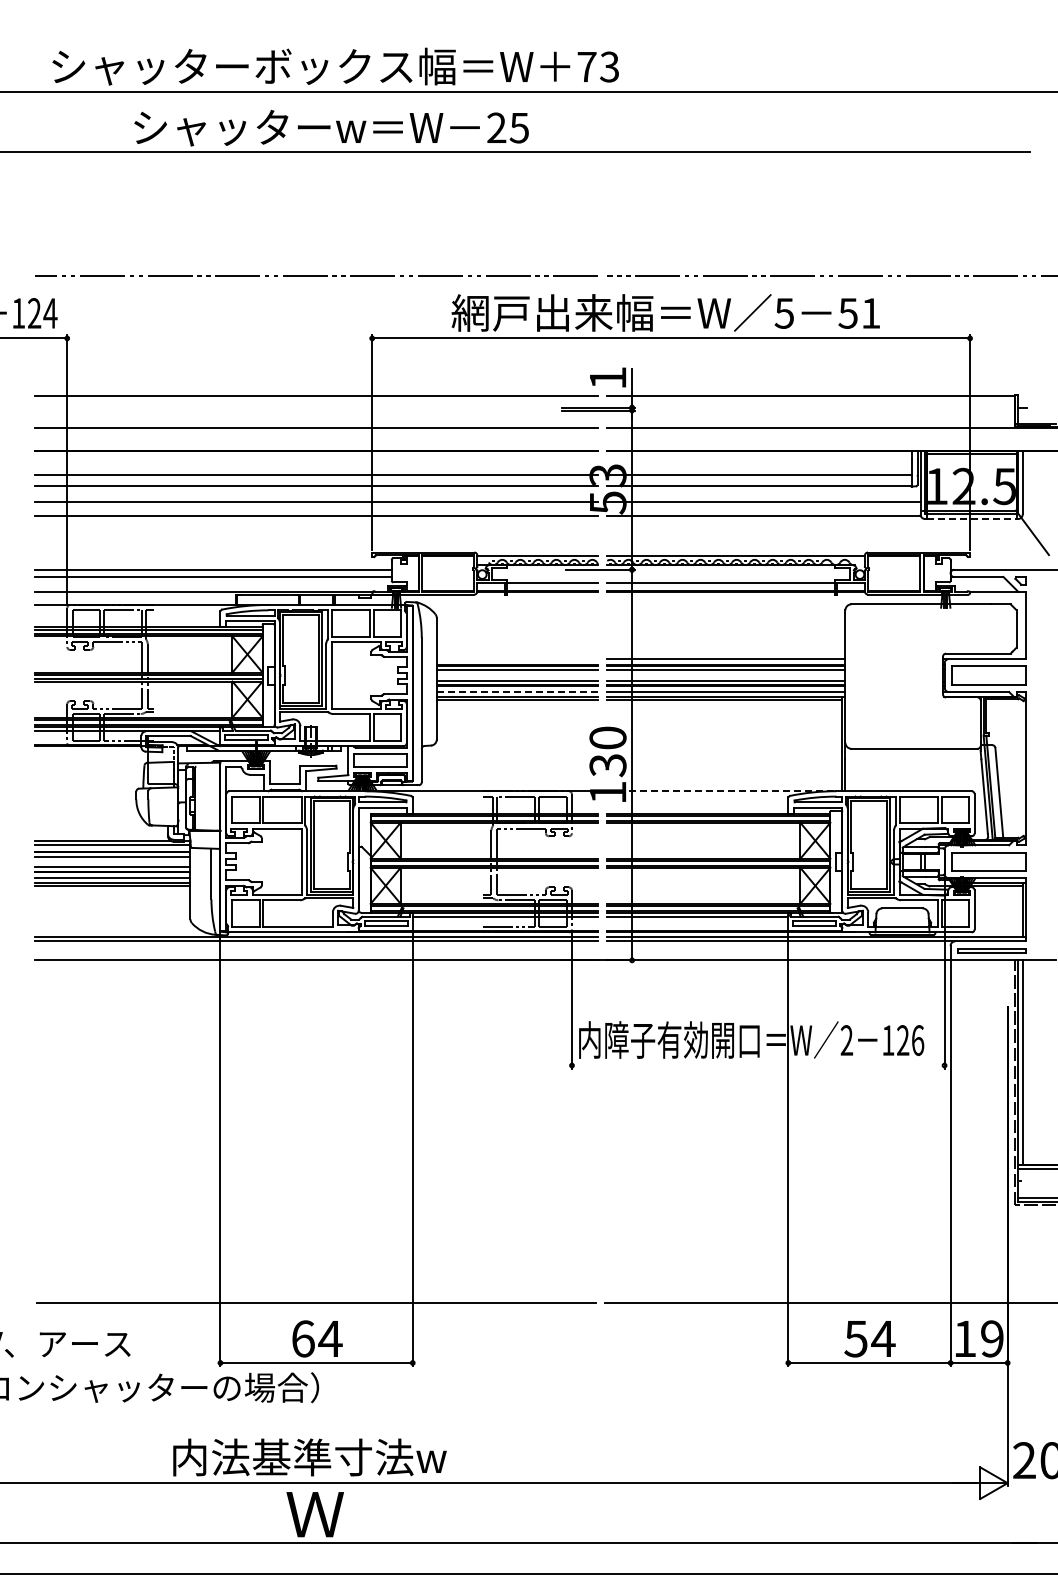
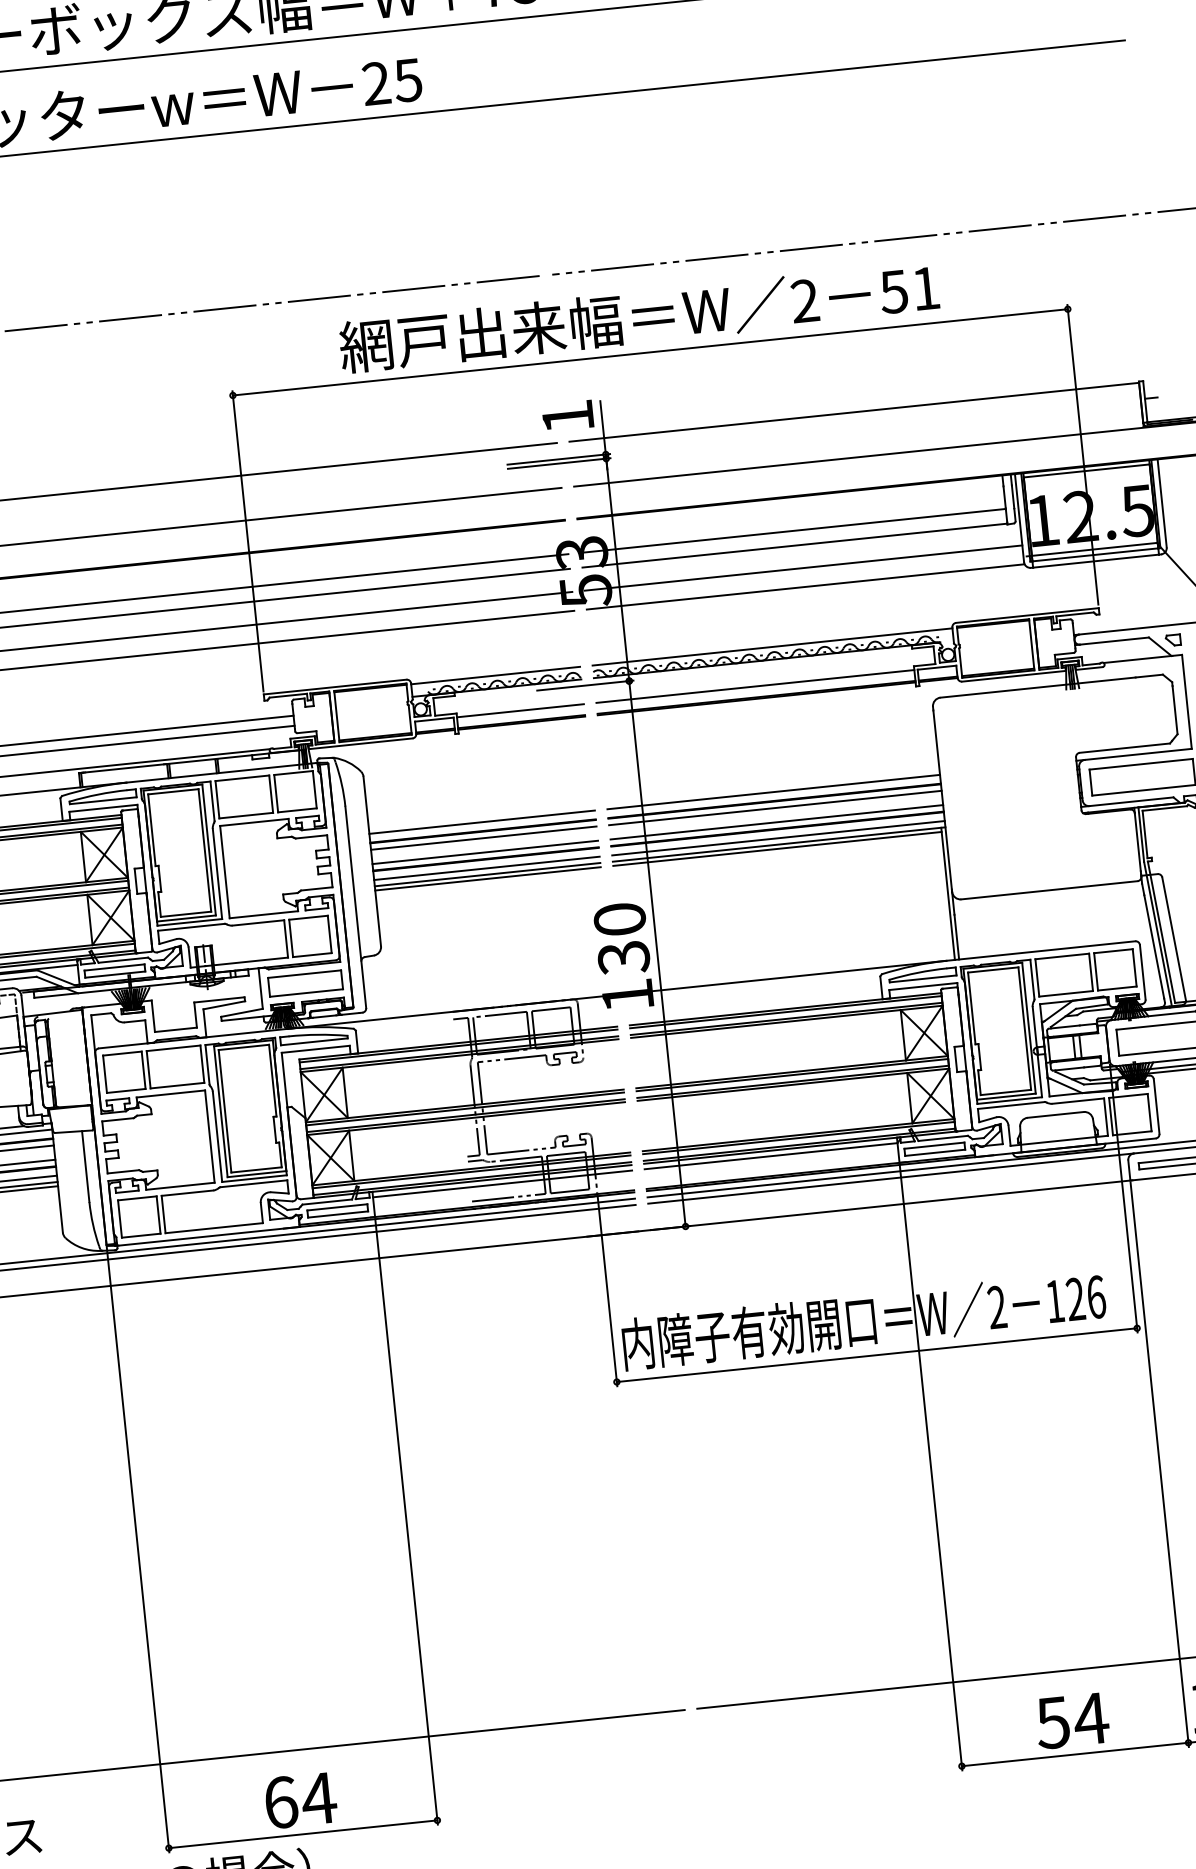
text: (783, 313) -> (803, 301), 5 -> 2
line: (972, 519) -> (1097, 561), dashed -> solid
line: (517, 659) -> (482, 822), added
line: (517, 692) -> (486, 868), dashed -> solid
line: (721, 791) -> (786, 977), dashed -> solid
line: (758, 1065) -> (877, 1355), added

